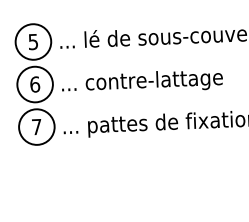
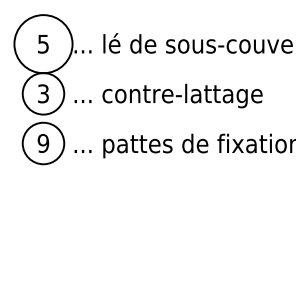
circle: (33, 41) -> (43, 43), size x1.4
text: (35, 84) -> (43, 93), 6 -> 3
text: (36, 127) -> (43, 143), 7 -> 9

